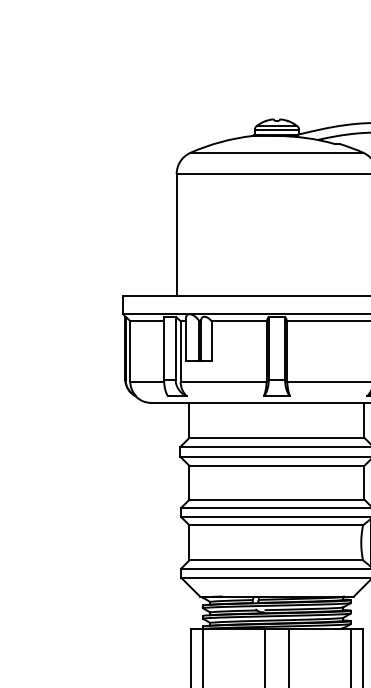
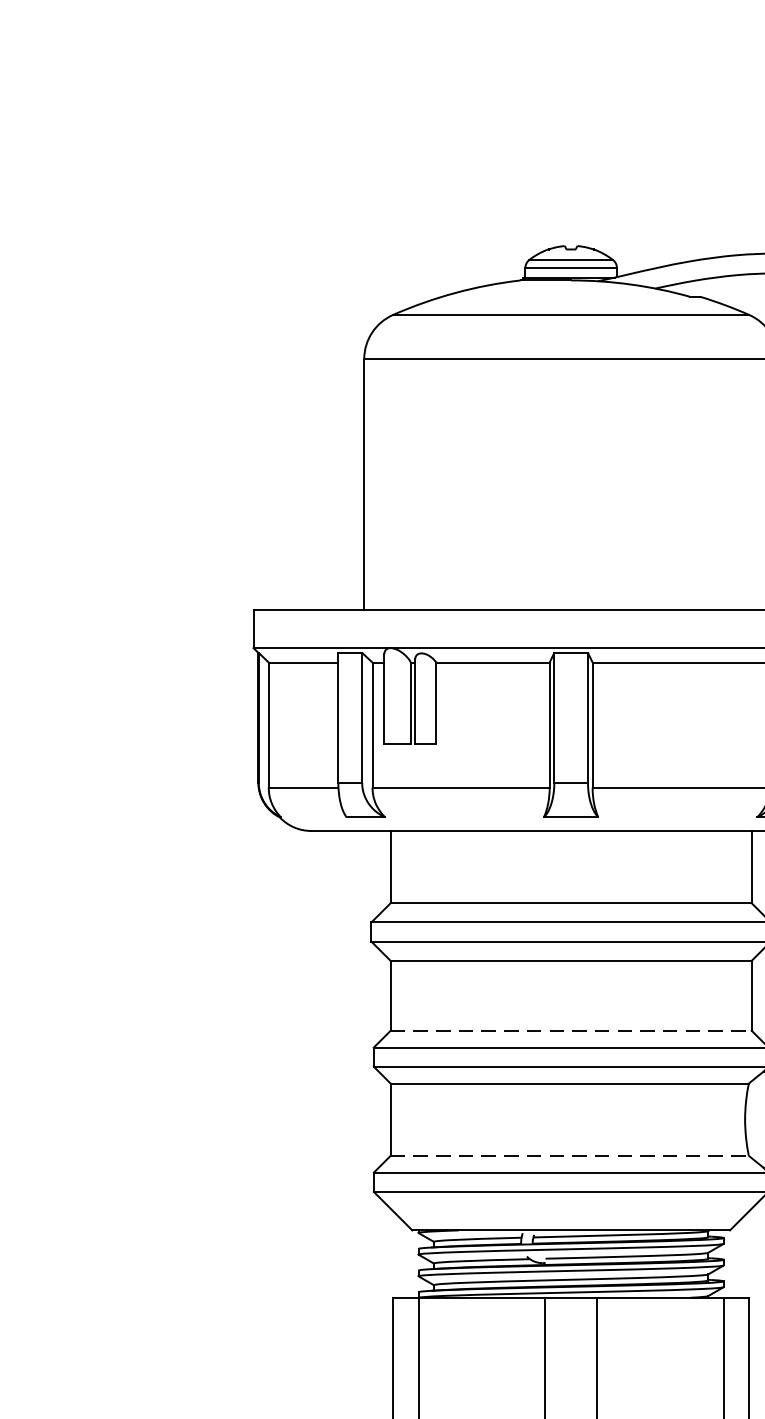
line: (277, 499) -> (572, 1030), solid -> dashed
line: (276, 560) -> (570, 1156), solid -> dashed

